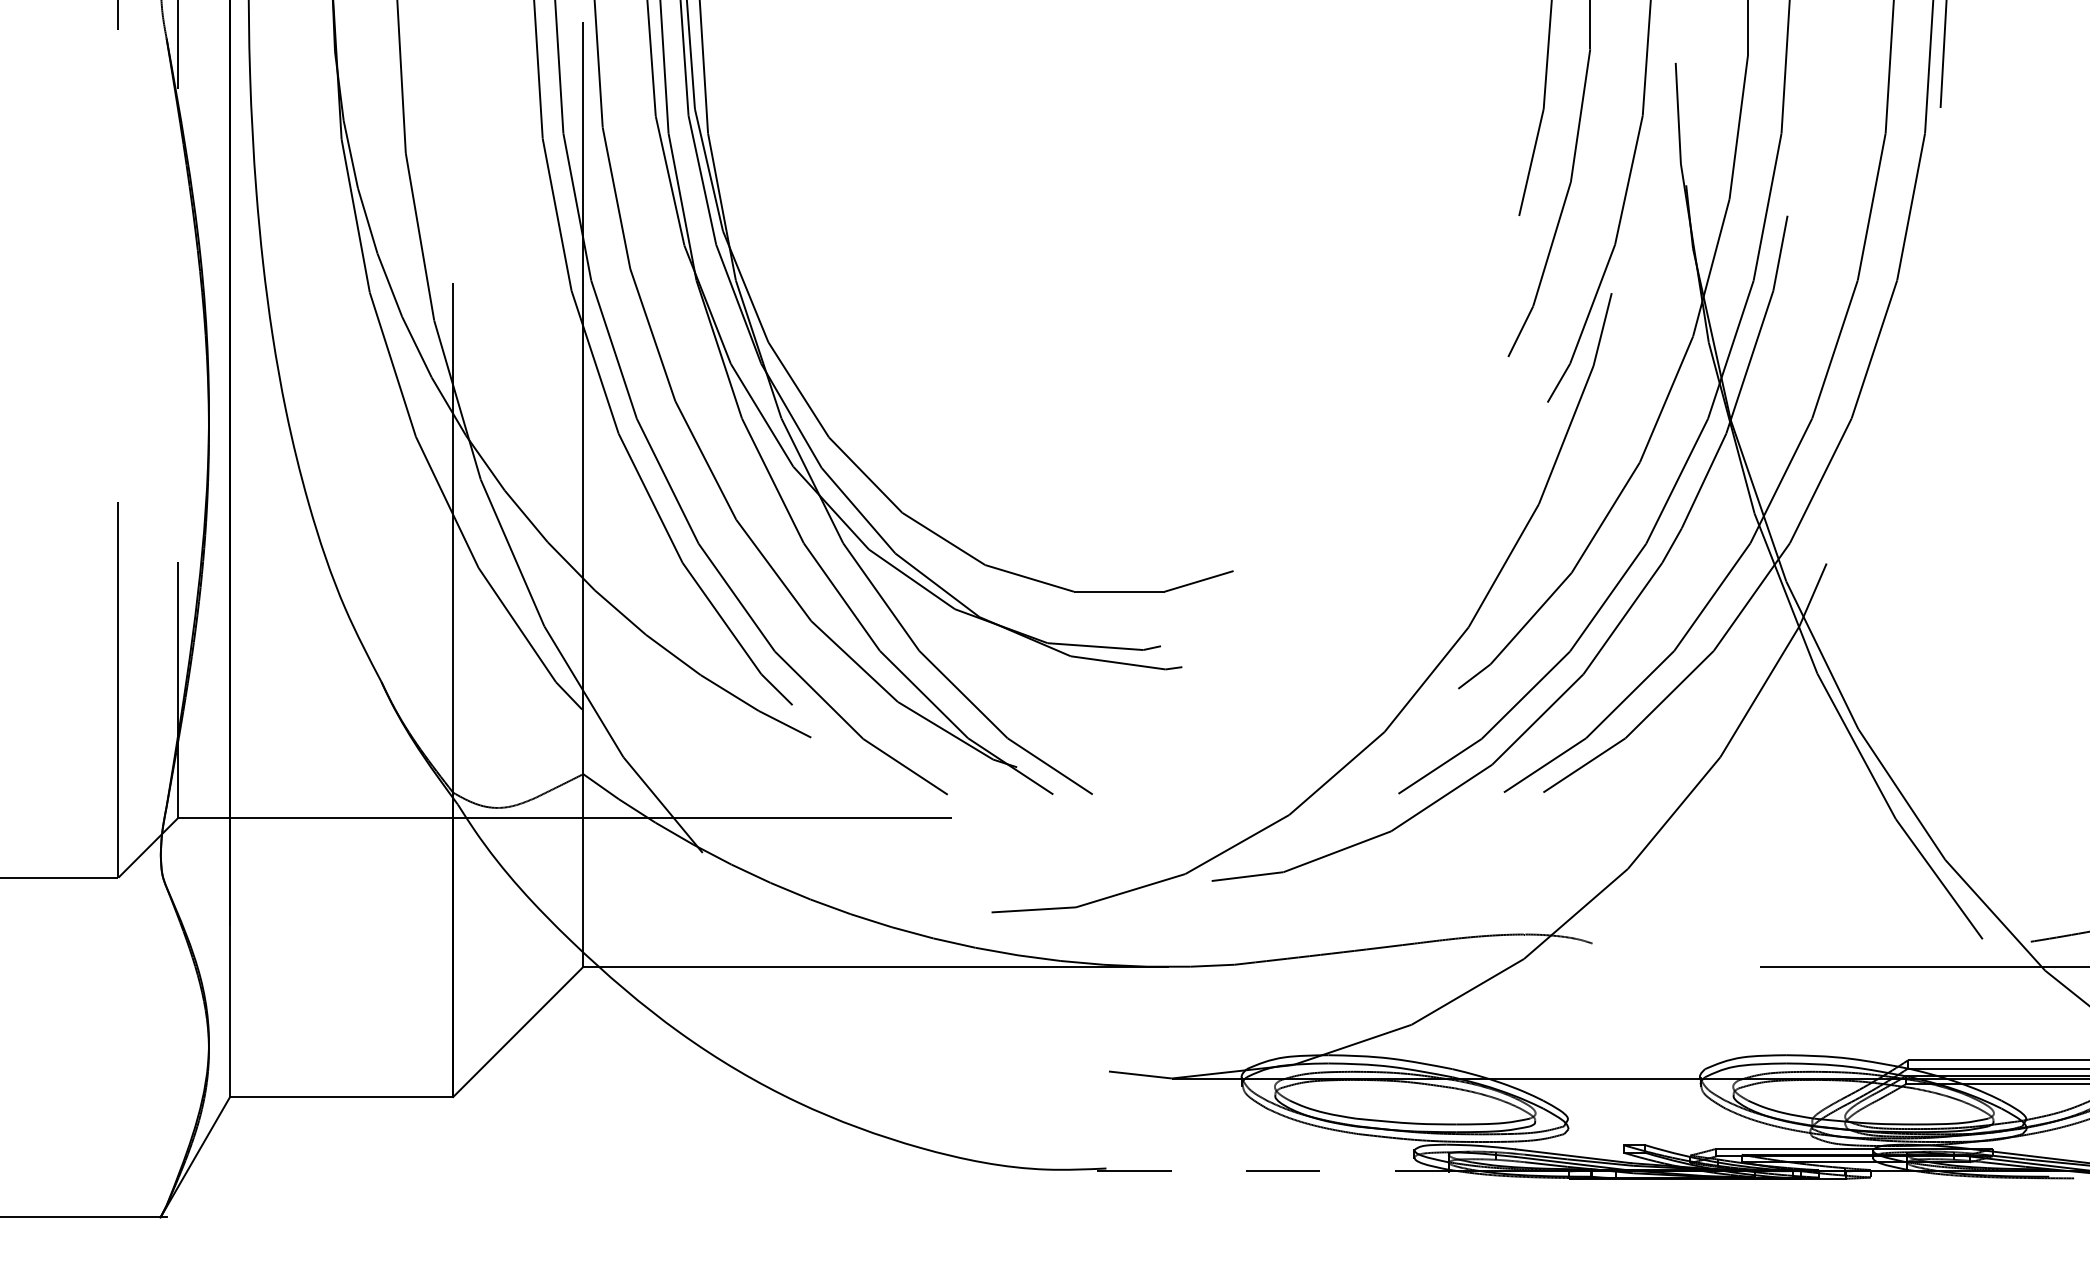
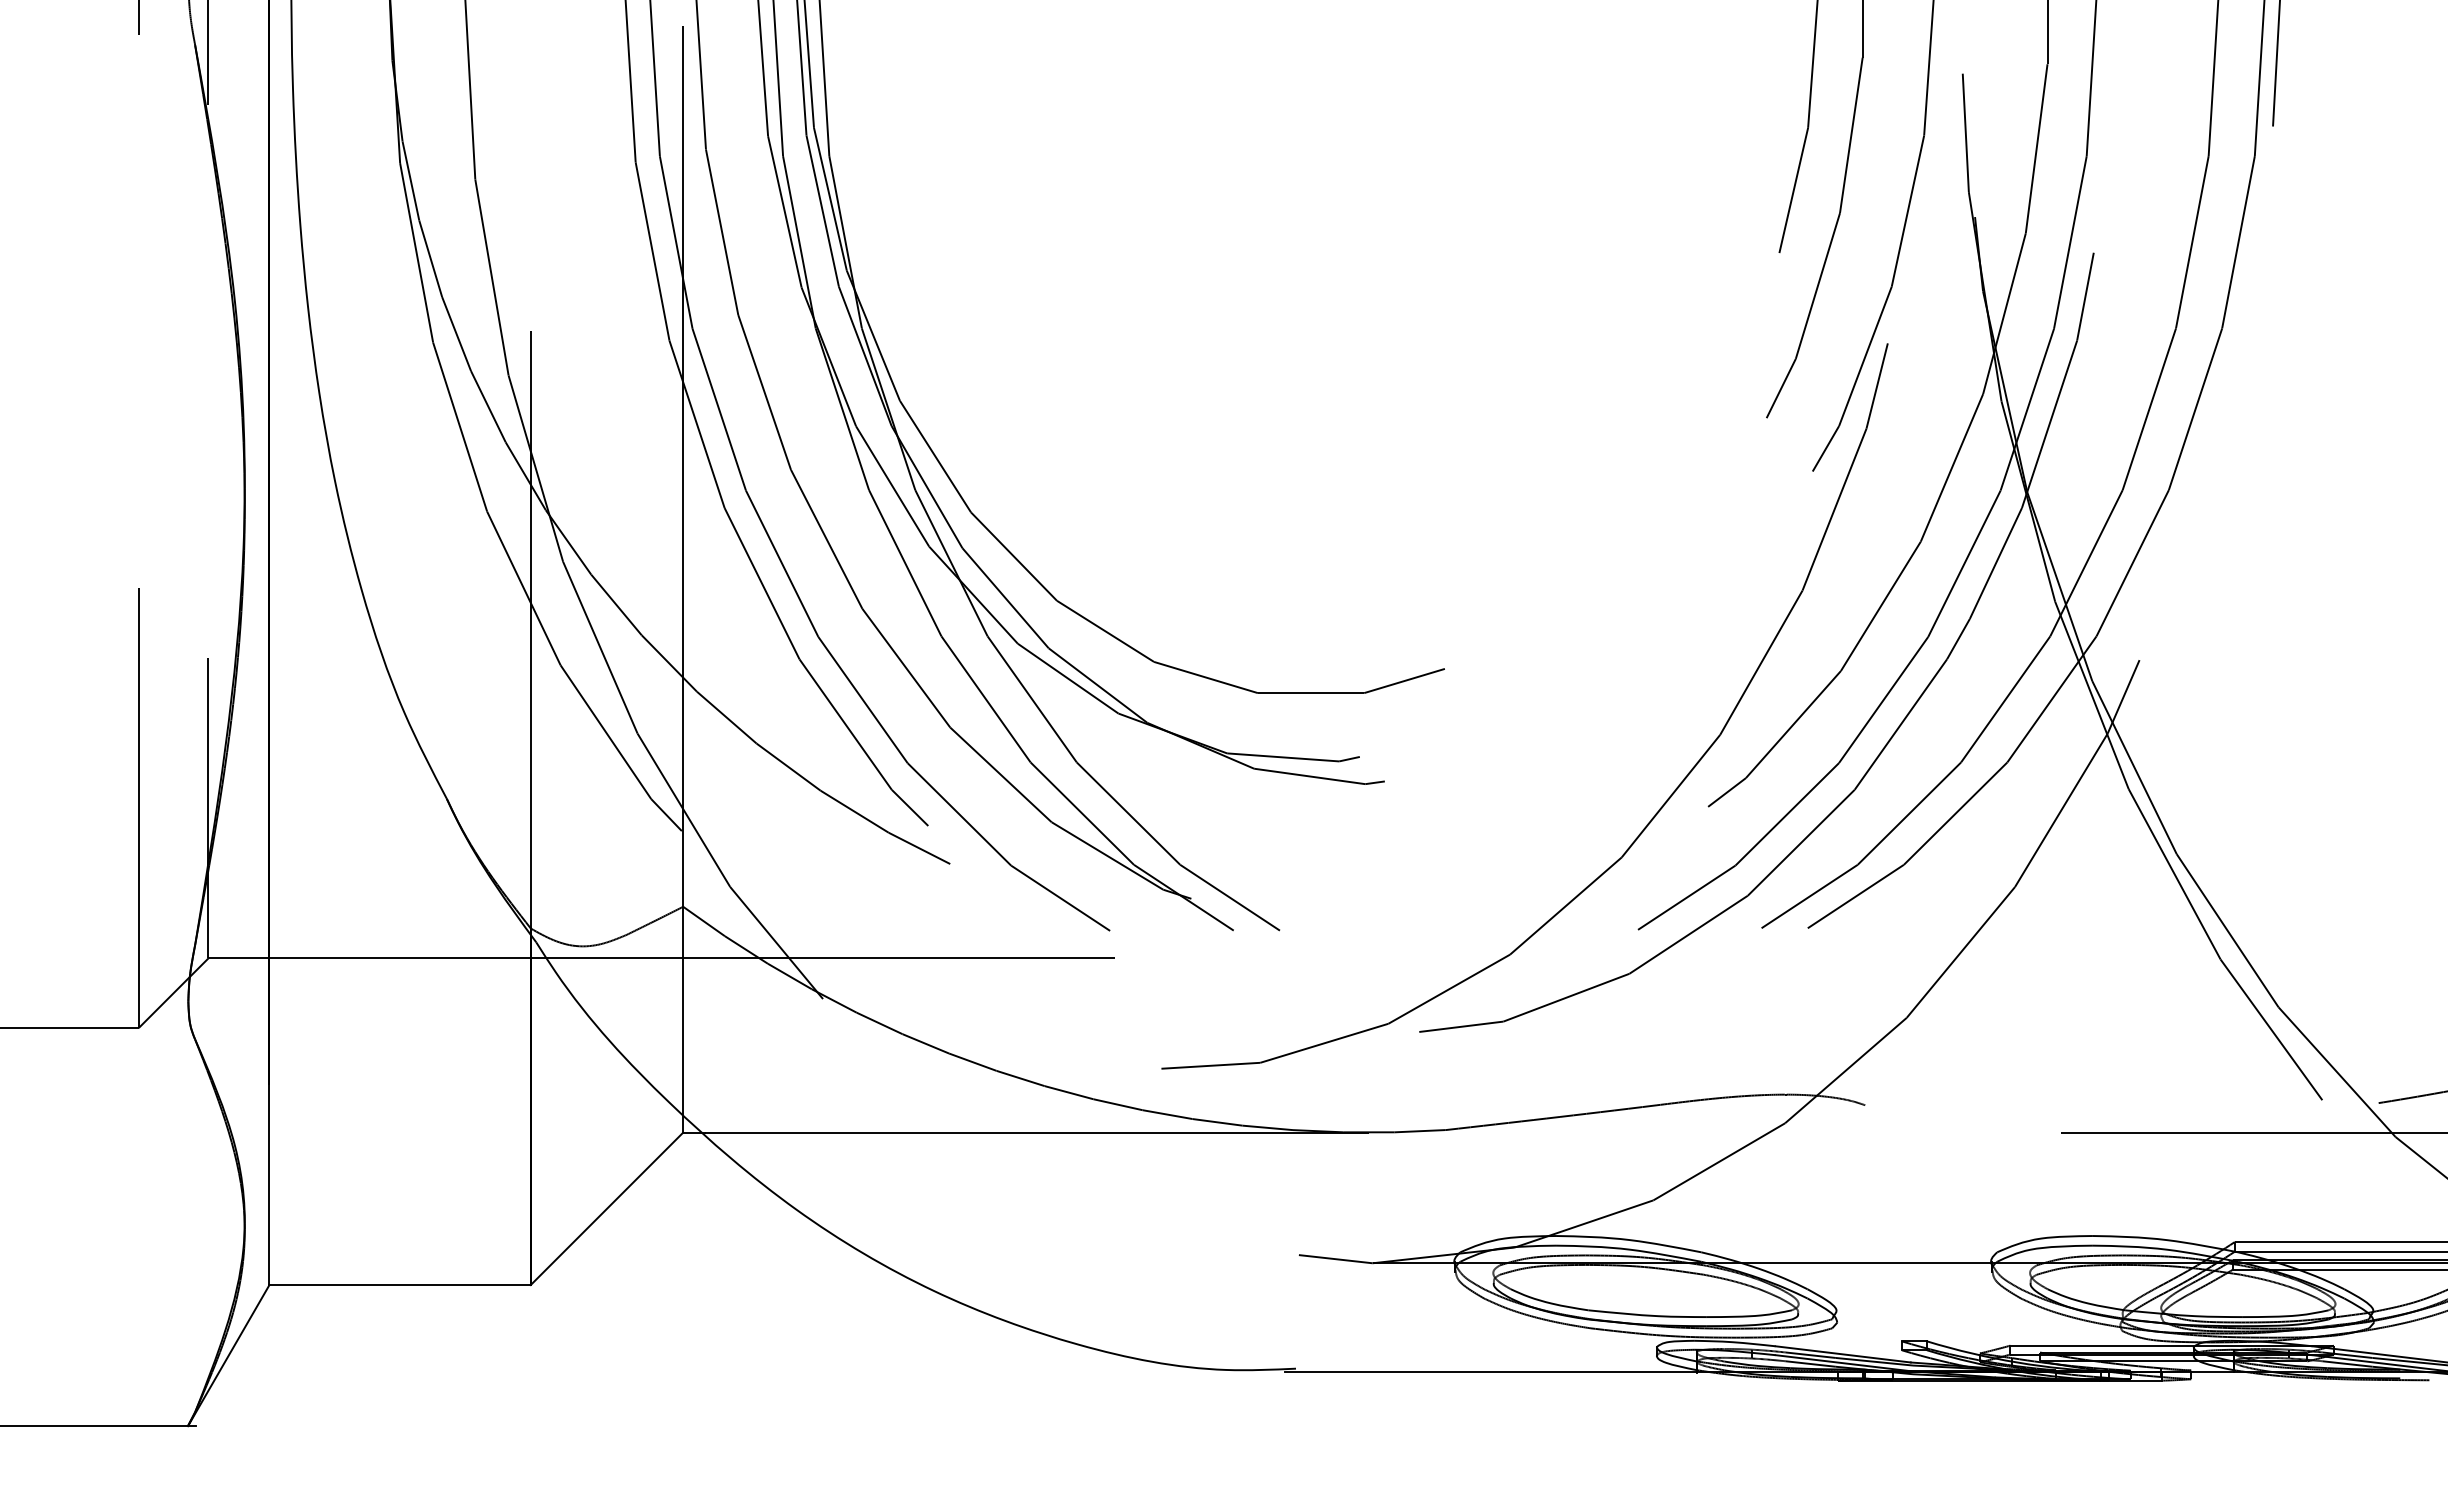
line: (1272, 1171) -> (1490, 1372), dashed -> solid

